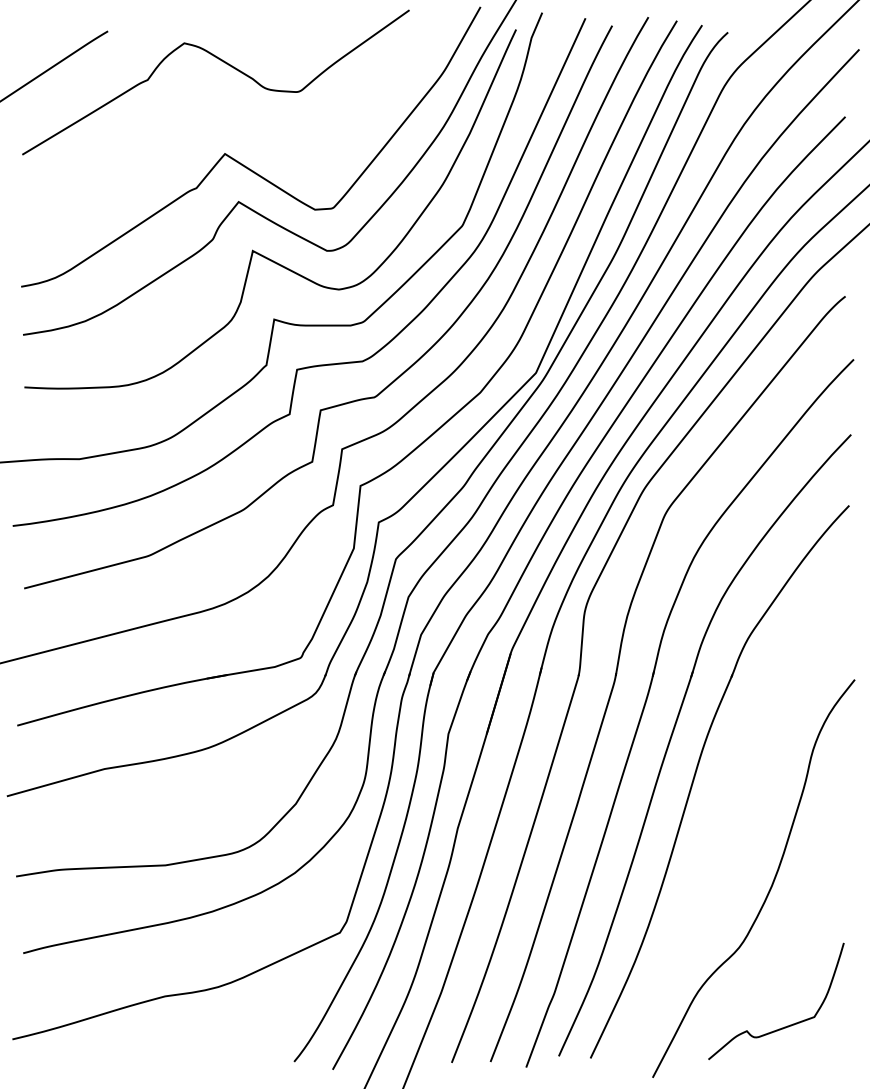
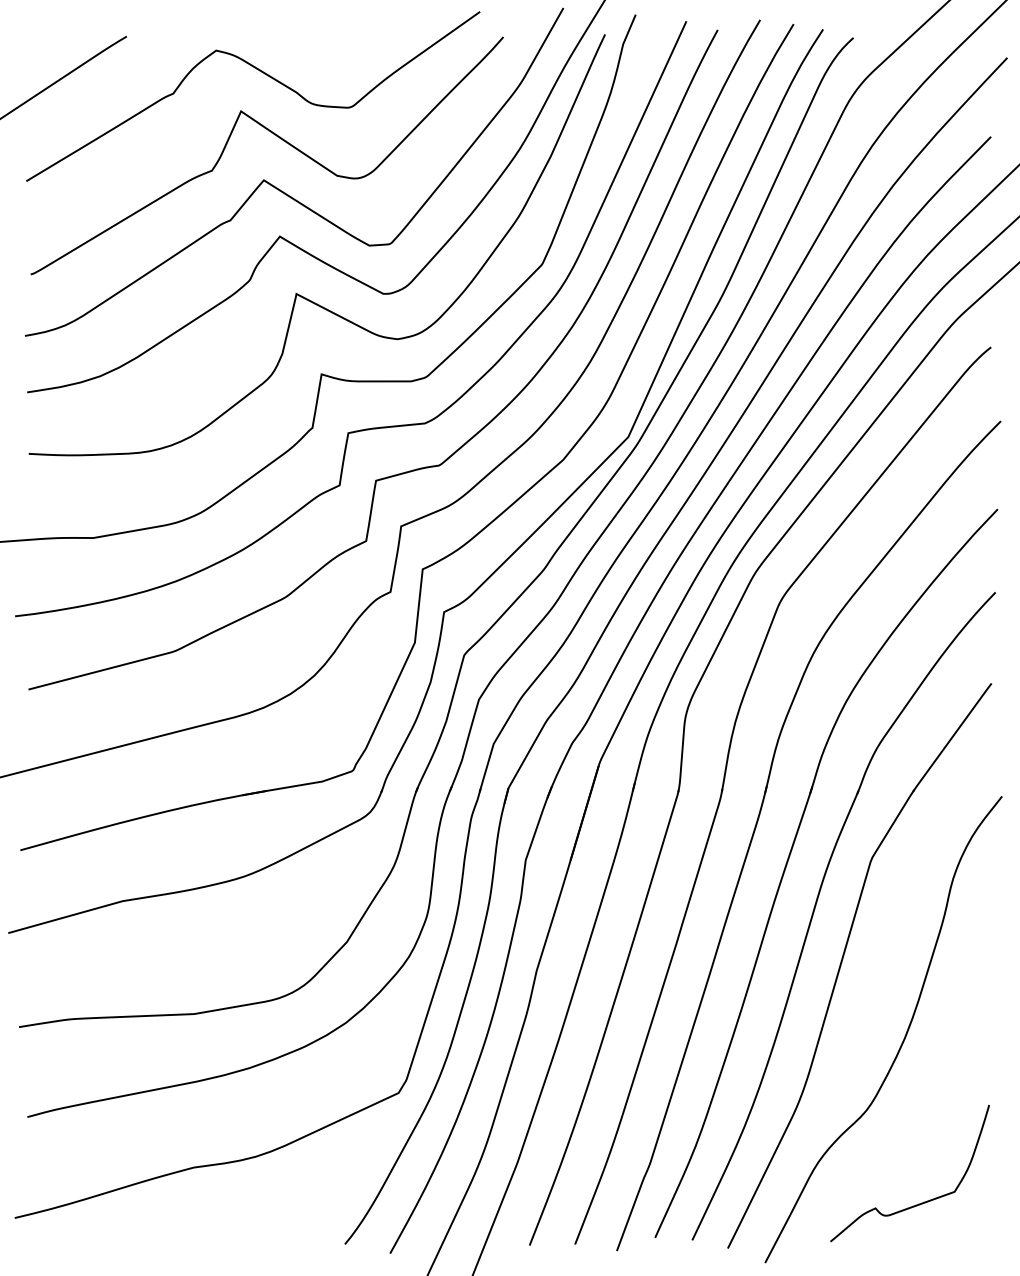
curve: (236, 117) -> (277, 137), added
part: (719, 819) -> (843, 960), added

